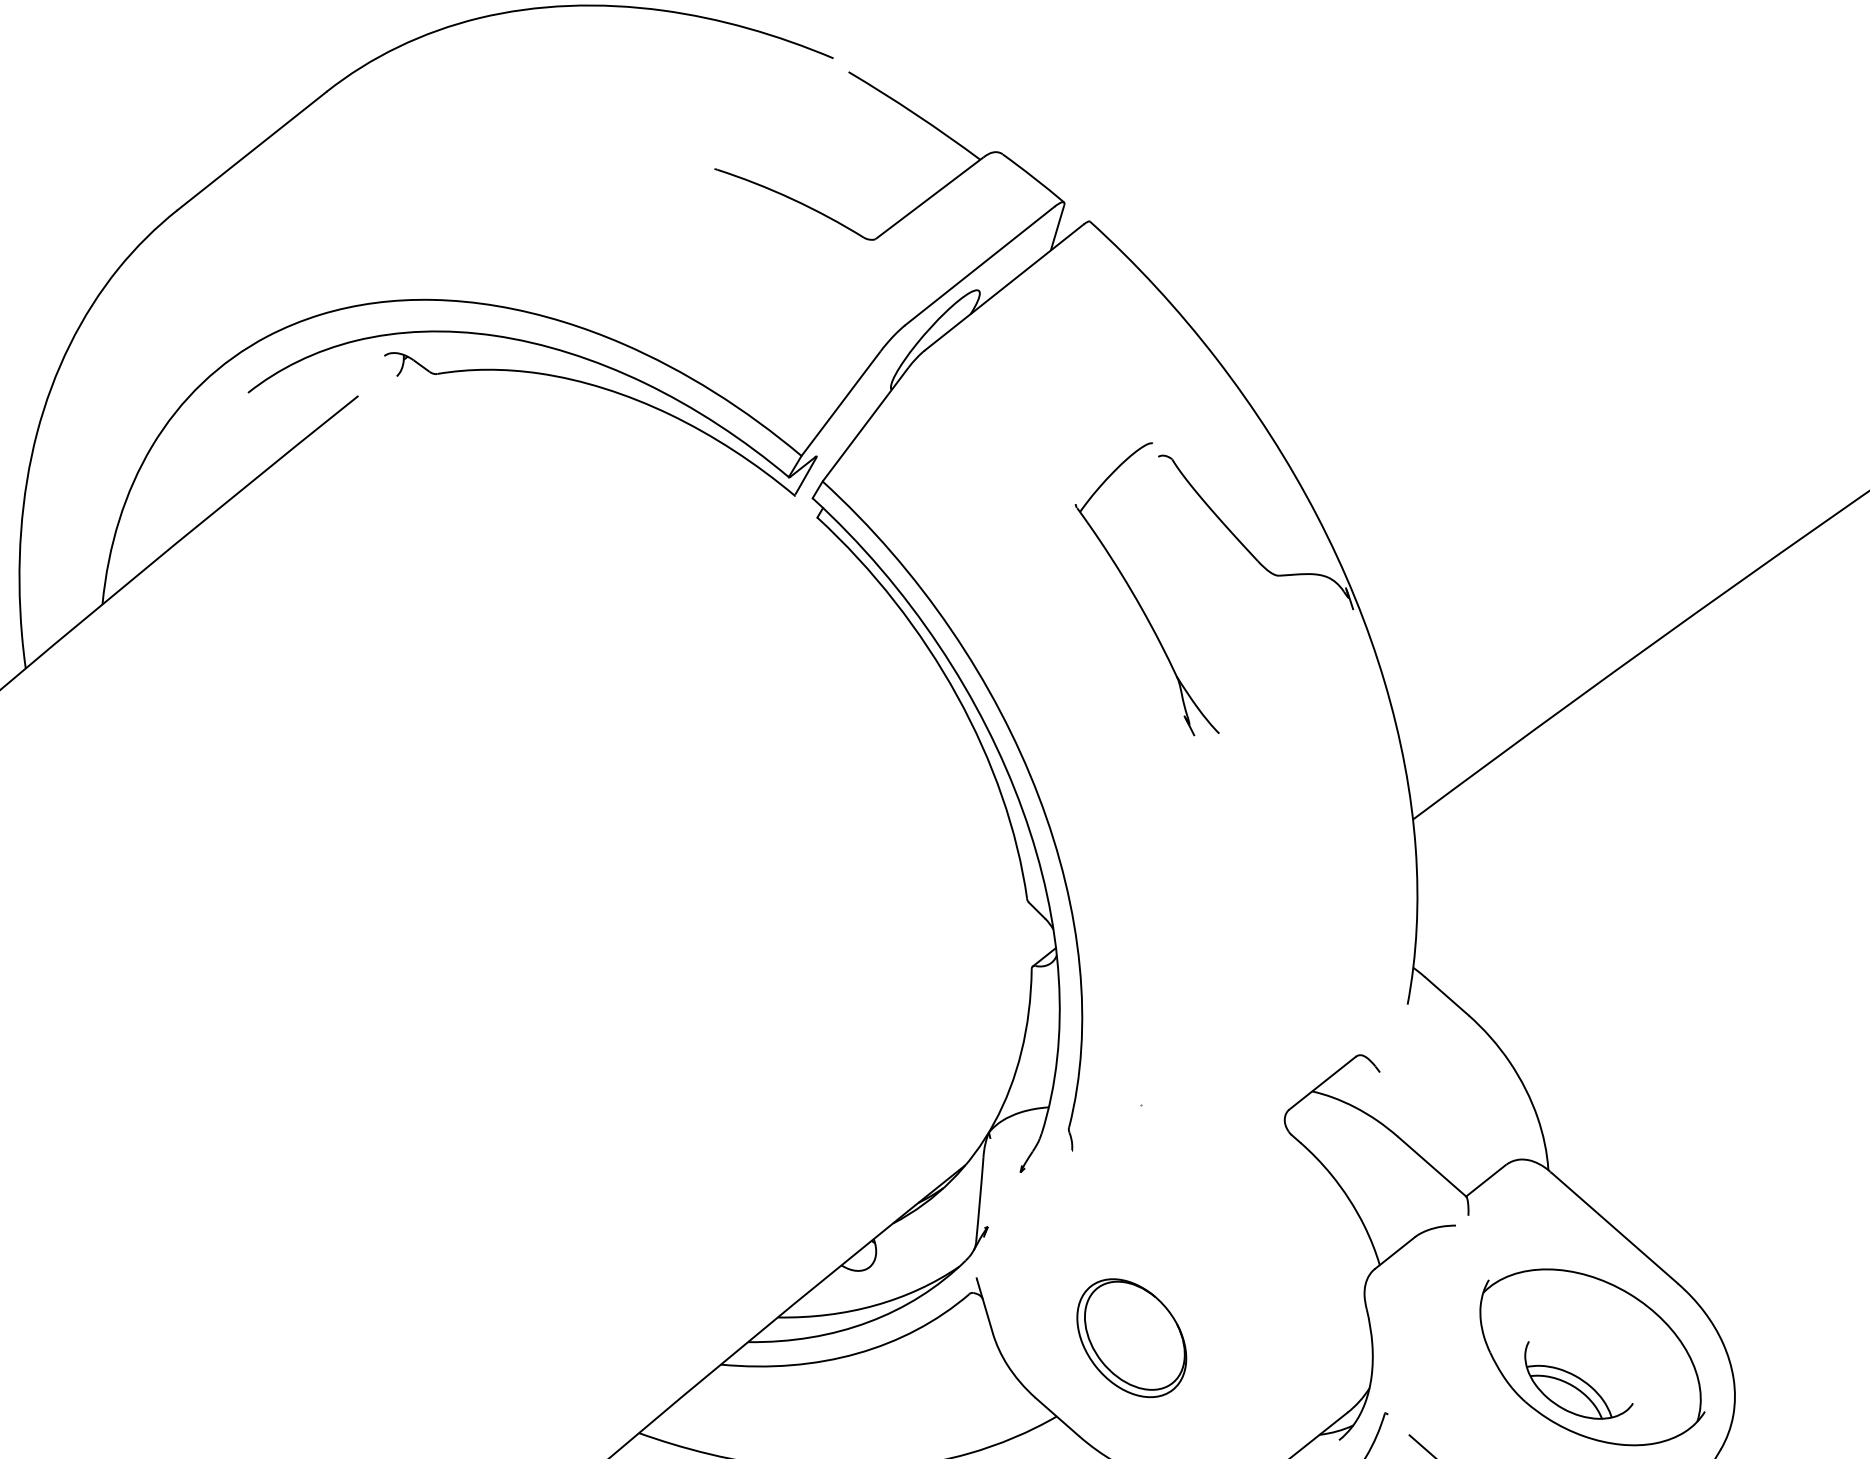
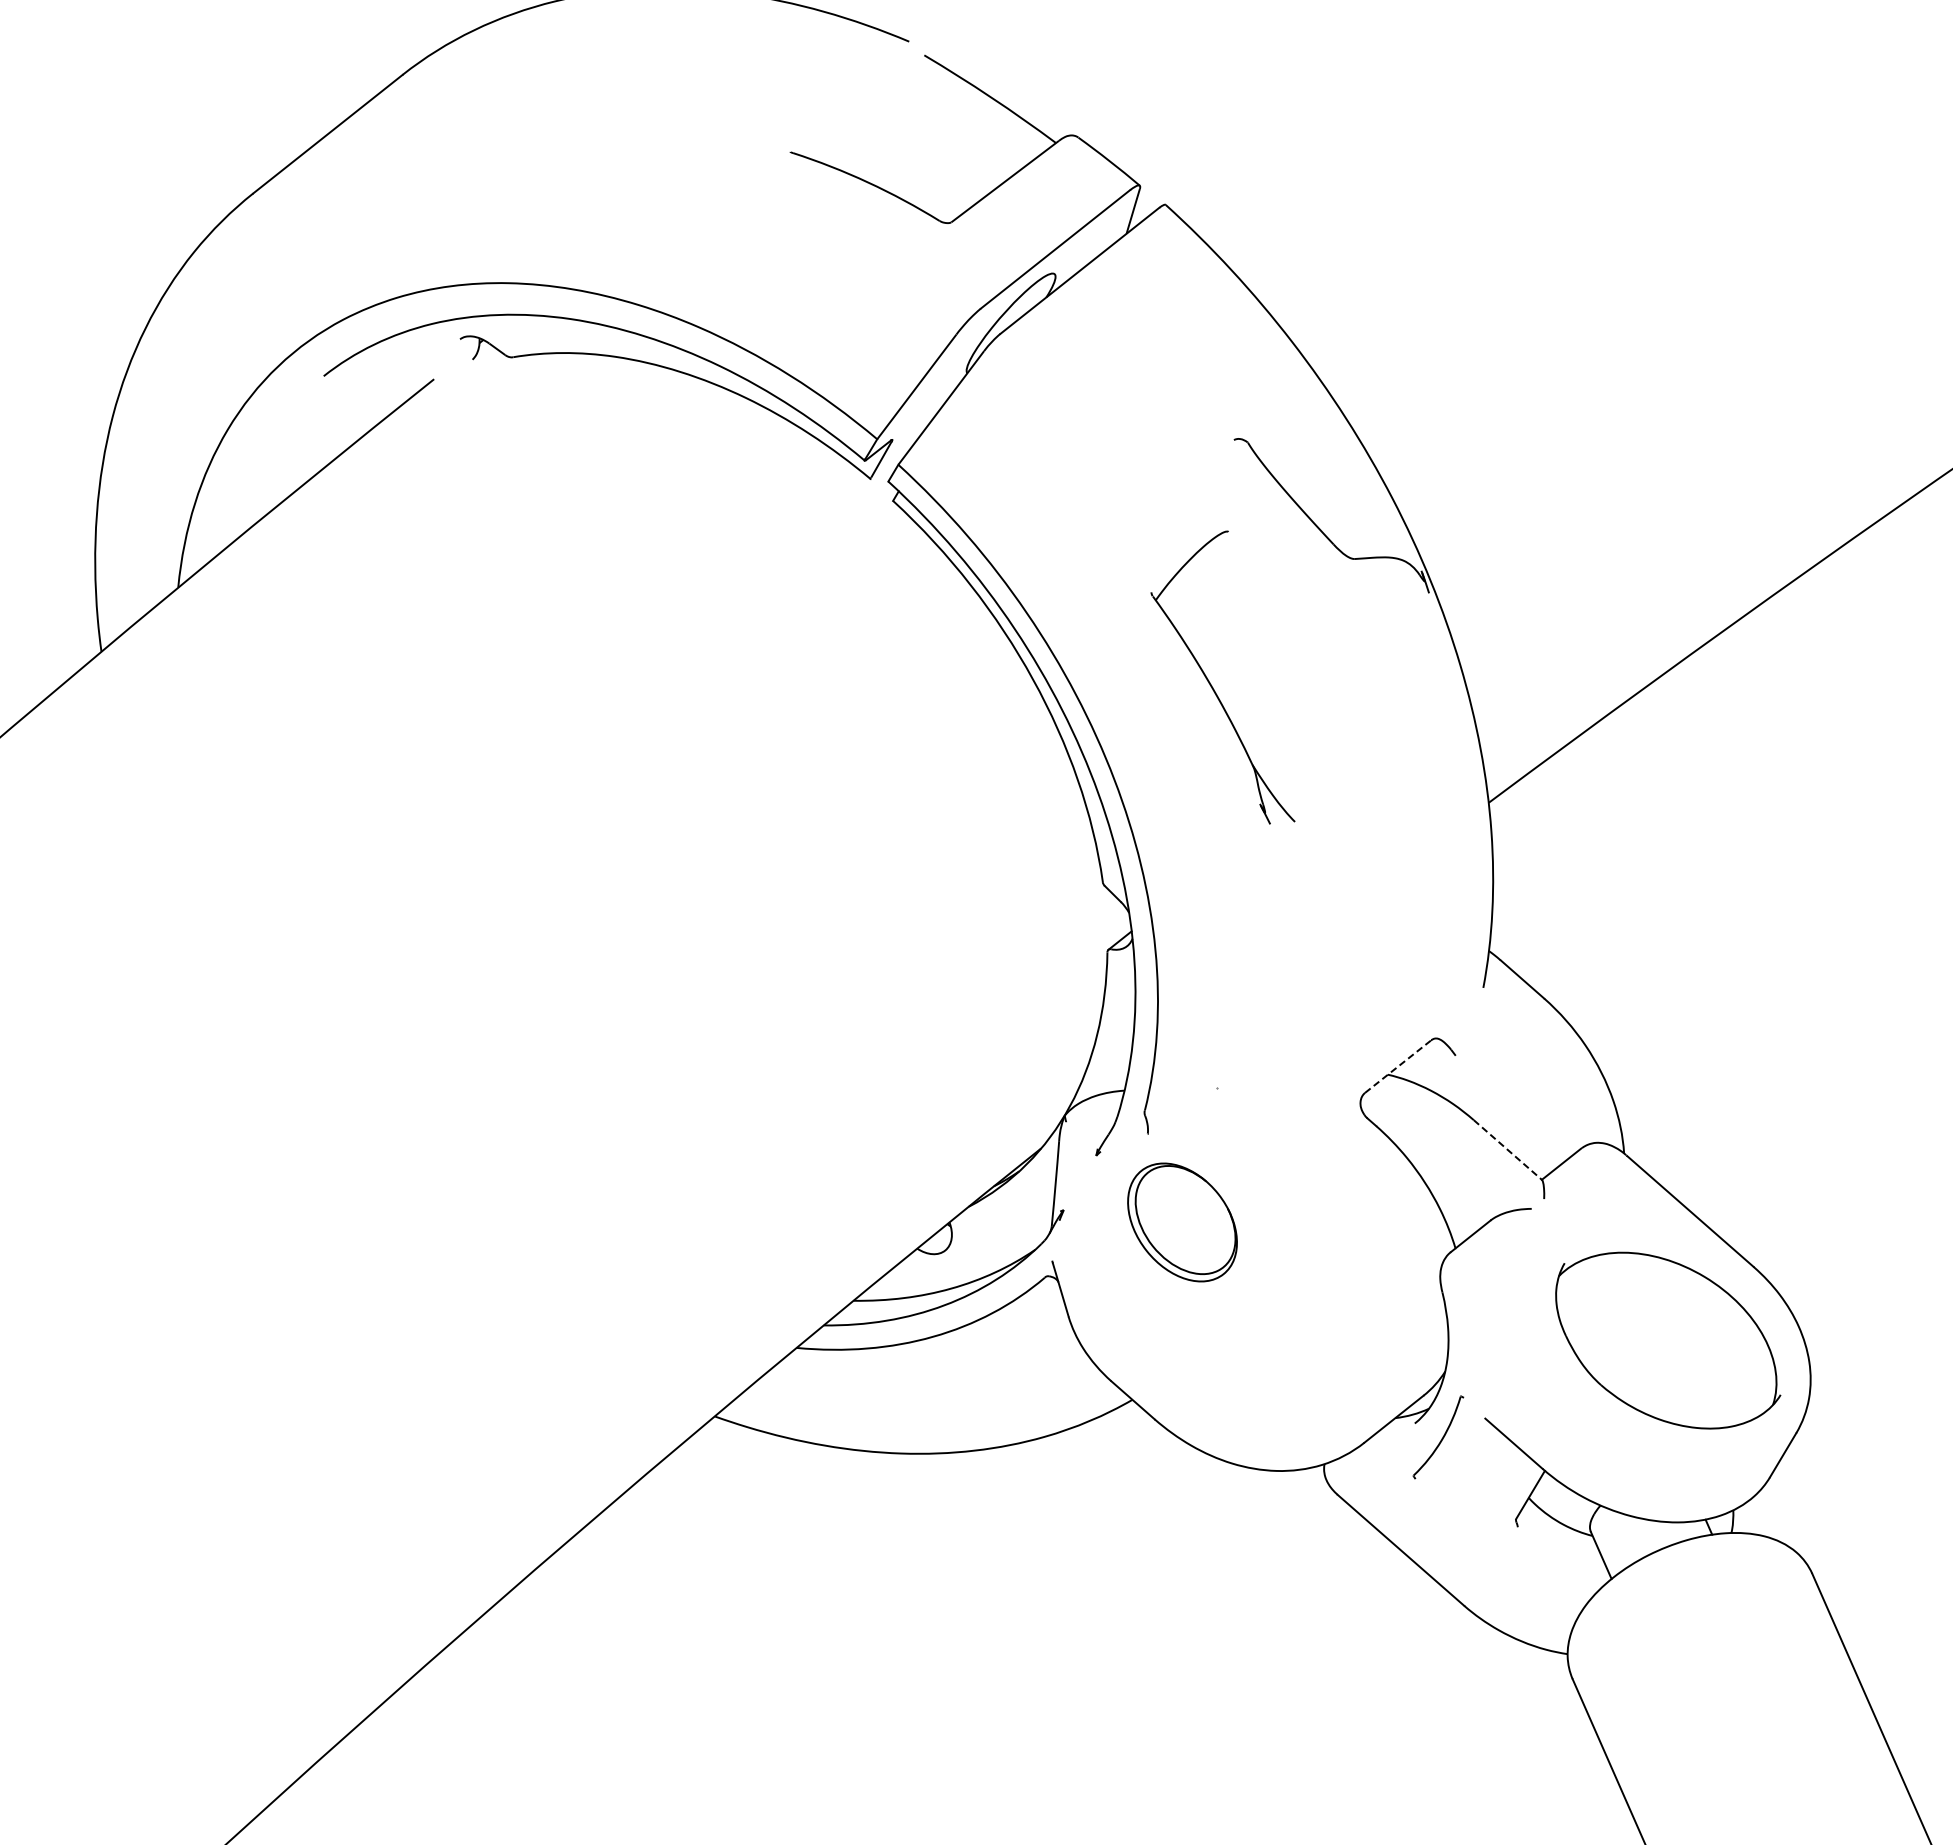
part: (1136, 597) -> (1212, 685), moved
line: (1322, 1083) -> (1398, 1066), solid -> dashed
line: (1432, 1167) -> (1508, 1150), solid -> dashed
part: (1131, 1338) -> (1182, 1222), moved
part: (1578, 1380) -> (1654, 1363), removed

